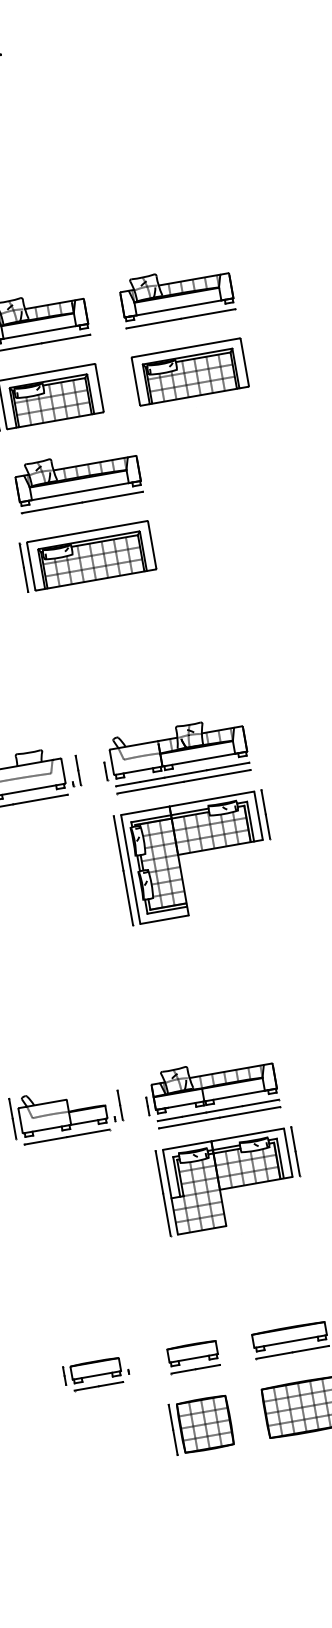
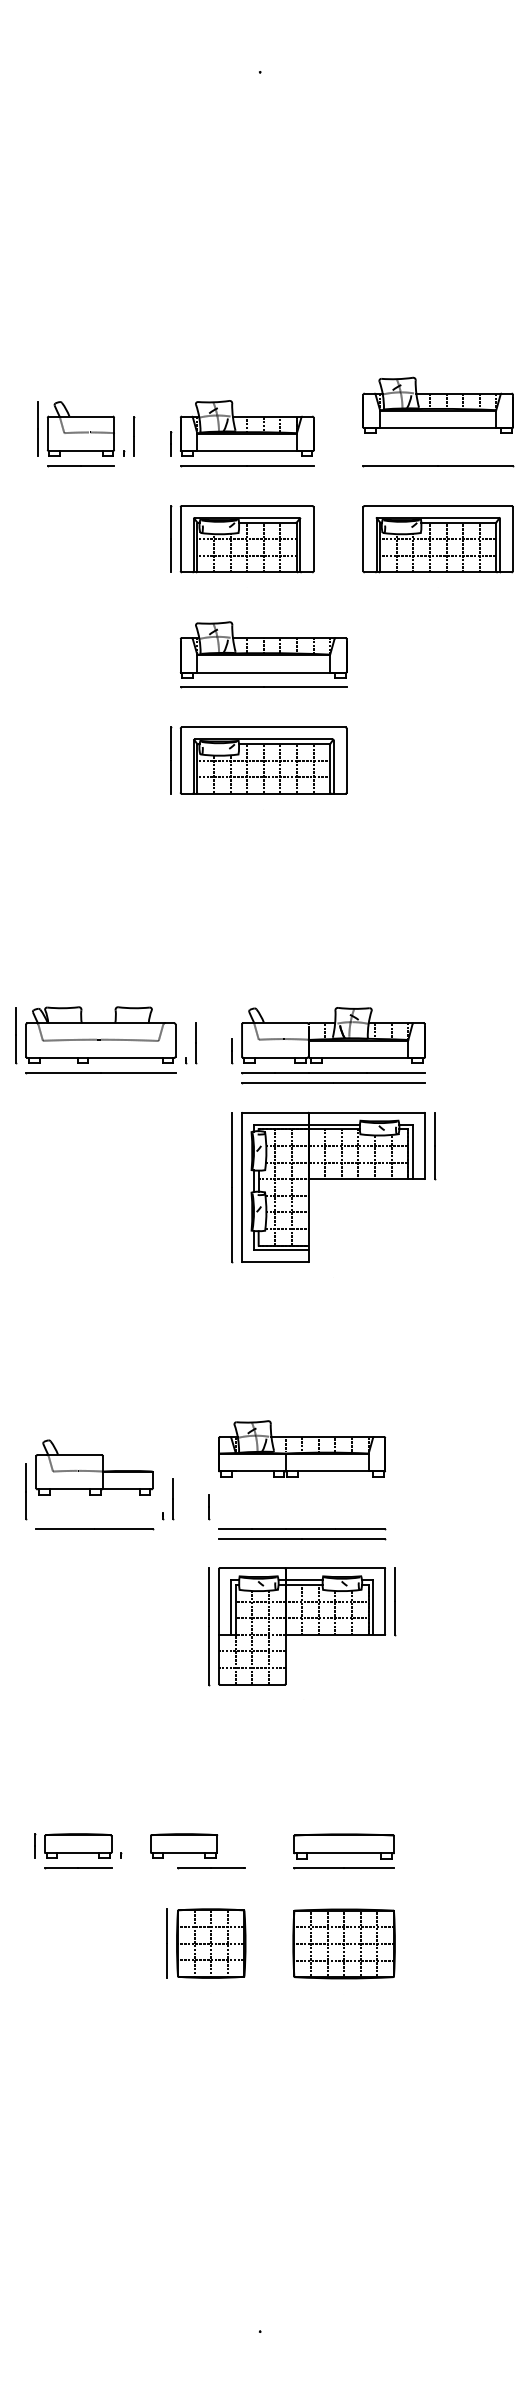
part: (175, 290) -> (437, 404), moved
part: (213, 1082) -> (302, 1448), moved
part: (62, 1109) -> (94, 1467), moved
part: (193, 1352) -> (184, 1845), moved

